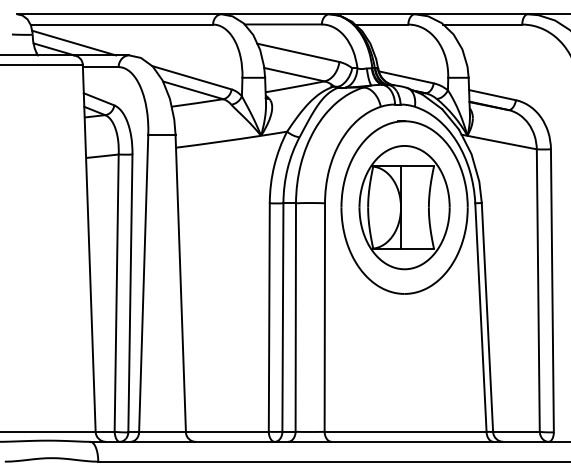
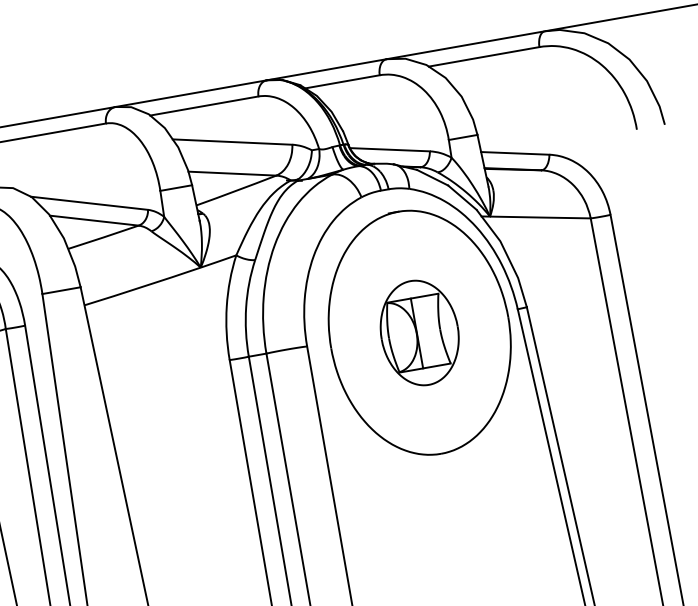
part: (404, 207) -> (419, 332), size x0.6

